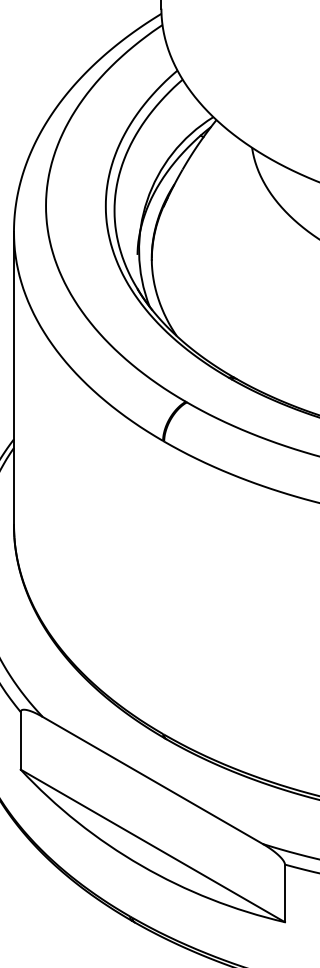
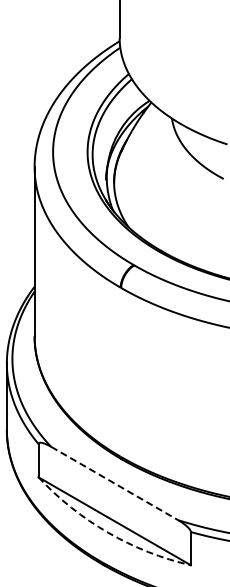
line: (154, 780) -> (115, 483), solid -> dashed
arc: (142, 865) -> (108, 532), solid -> dashed

